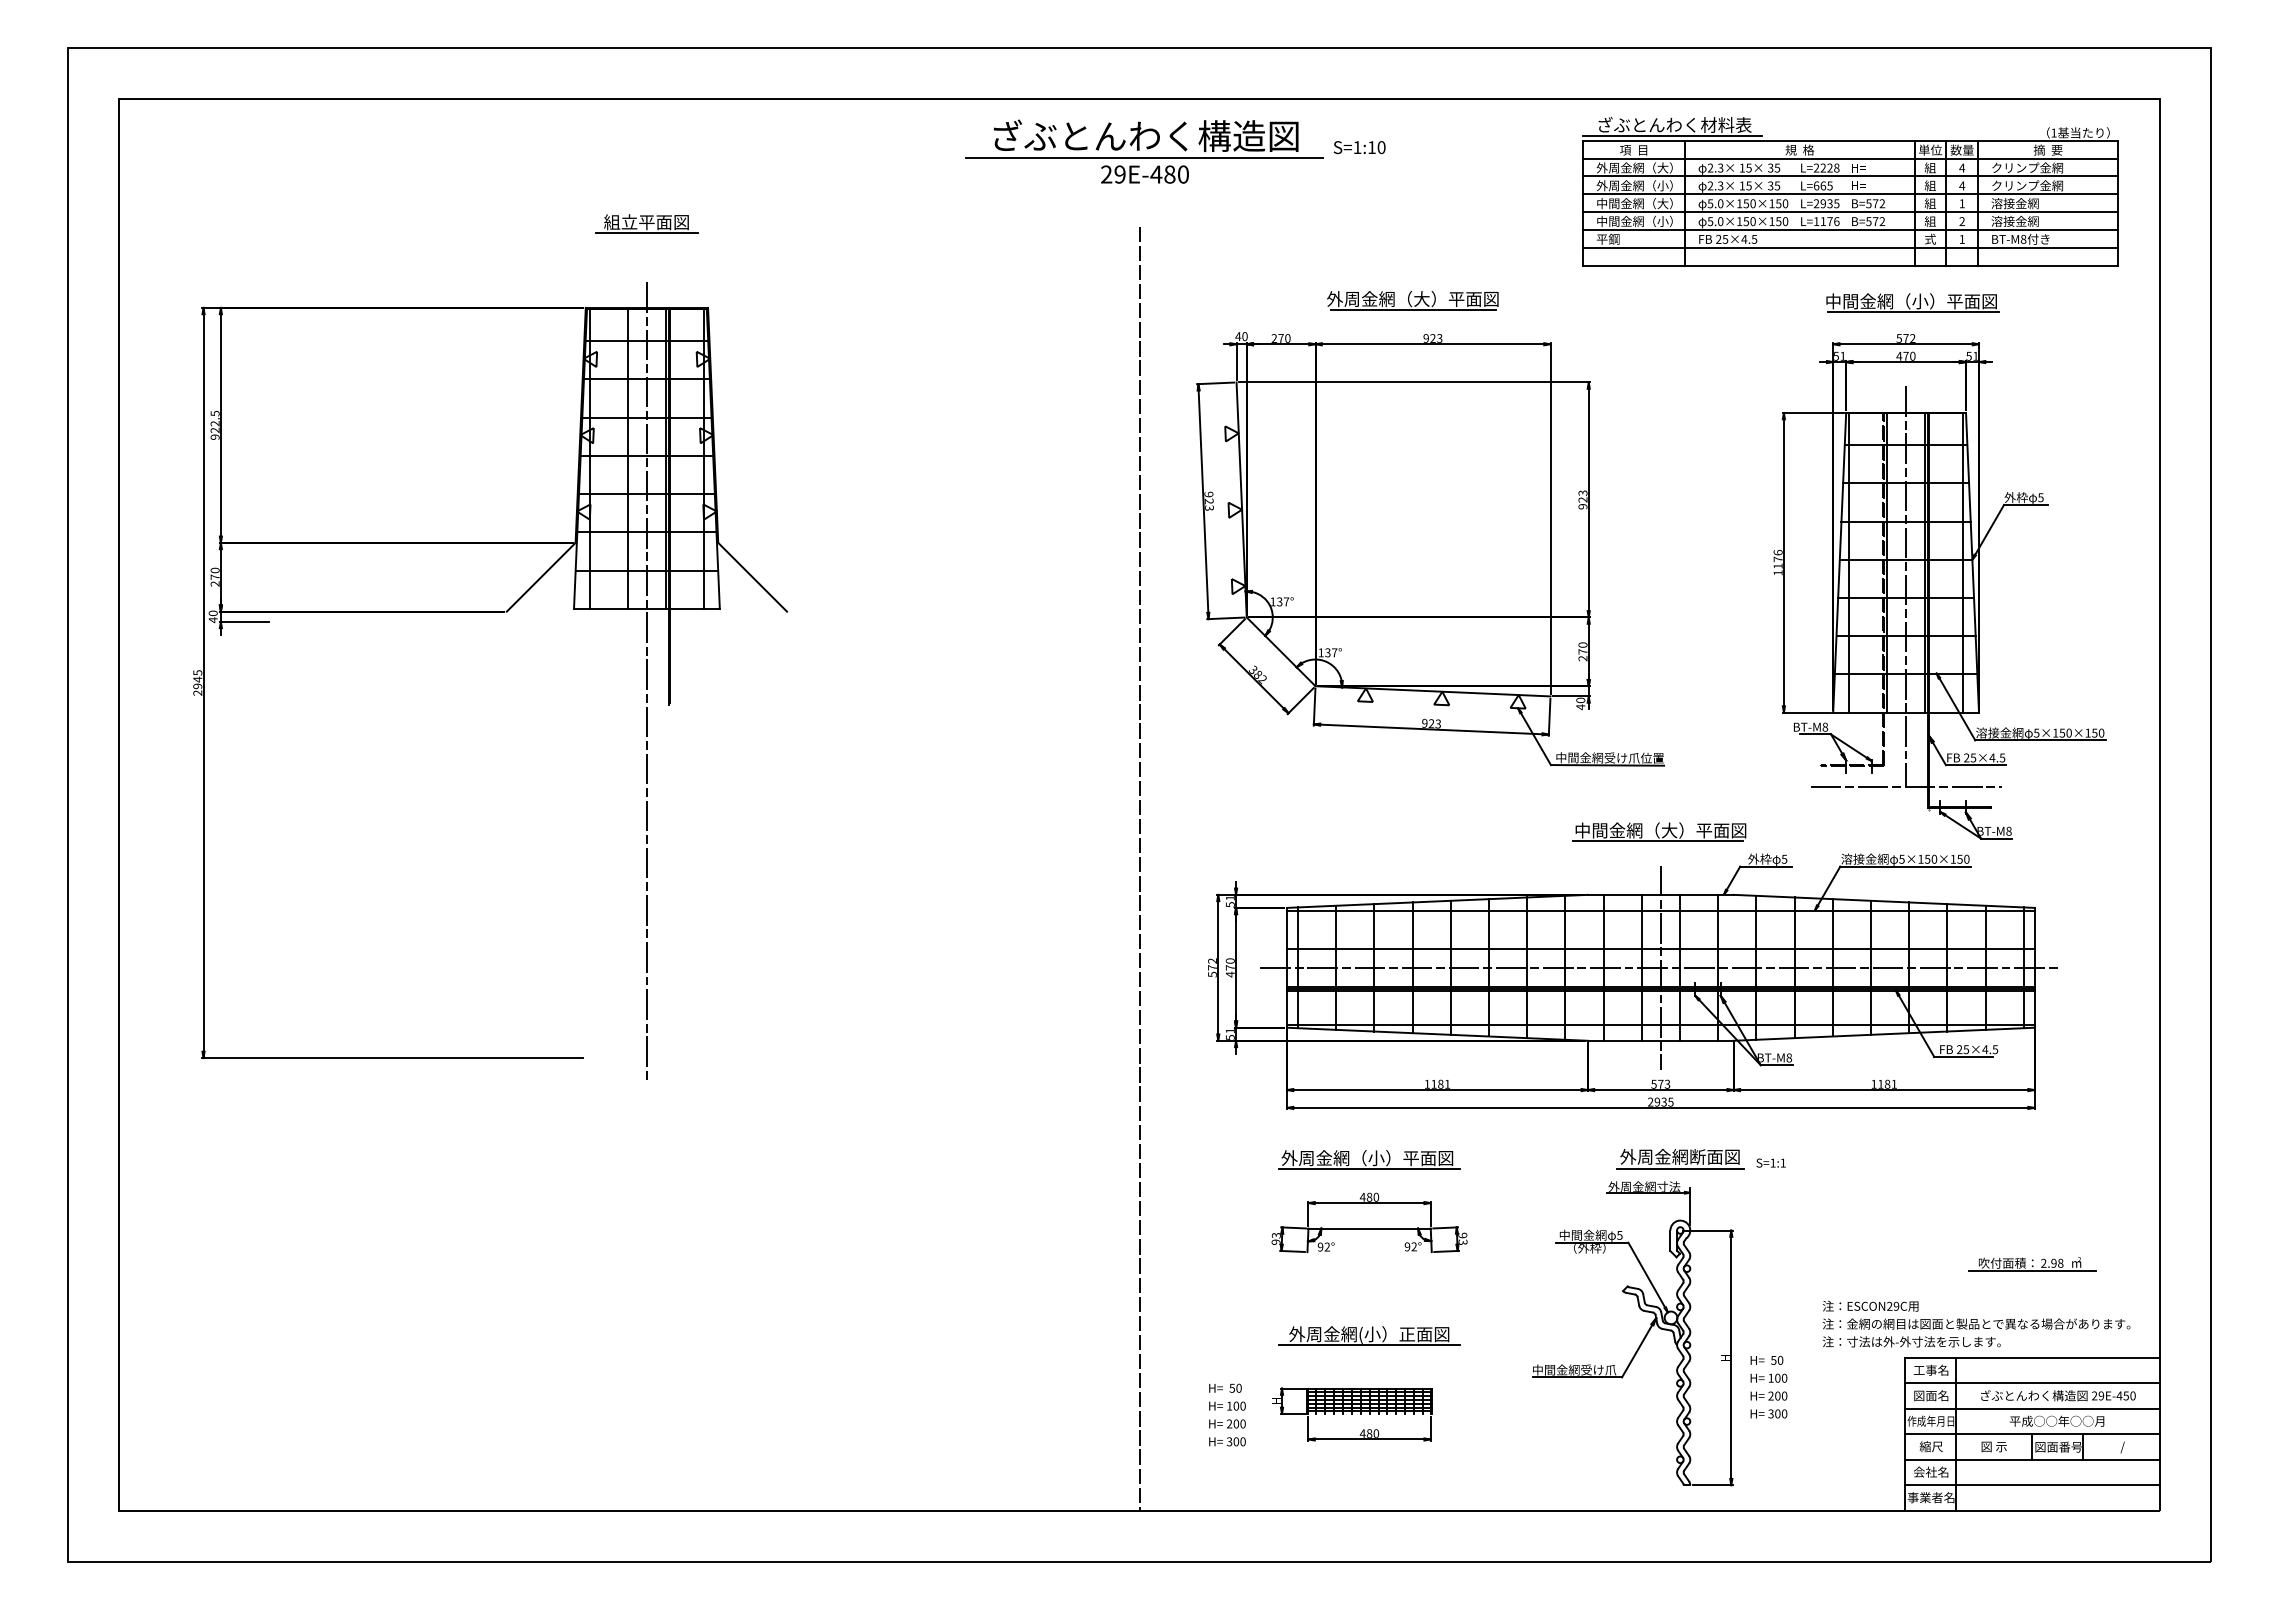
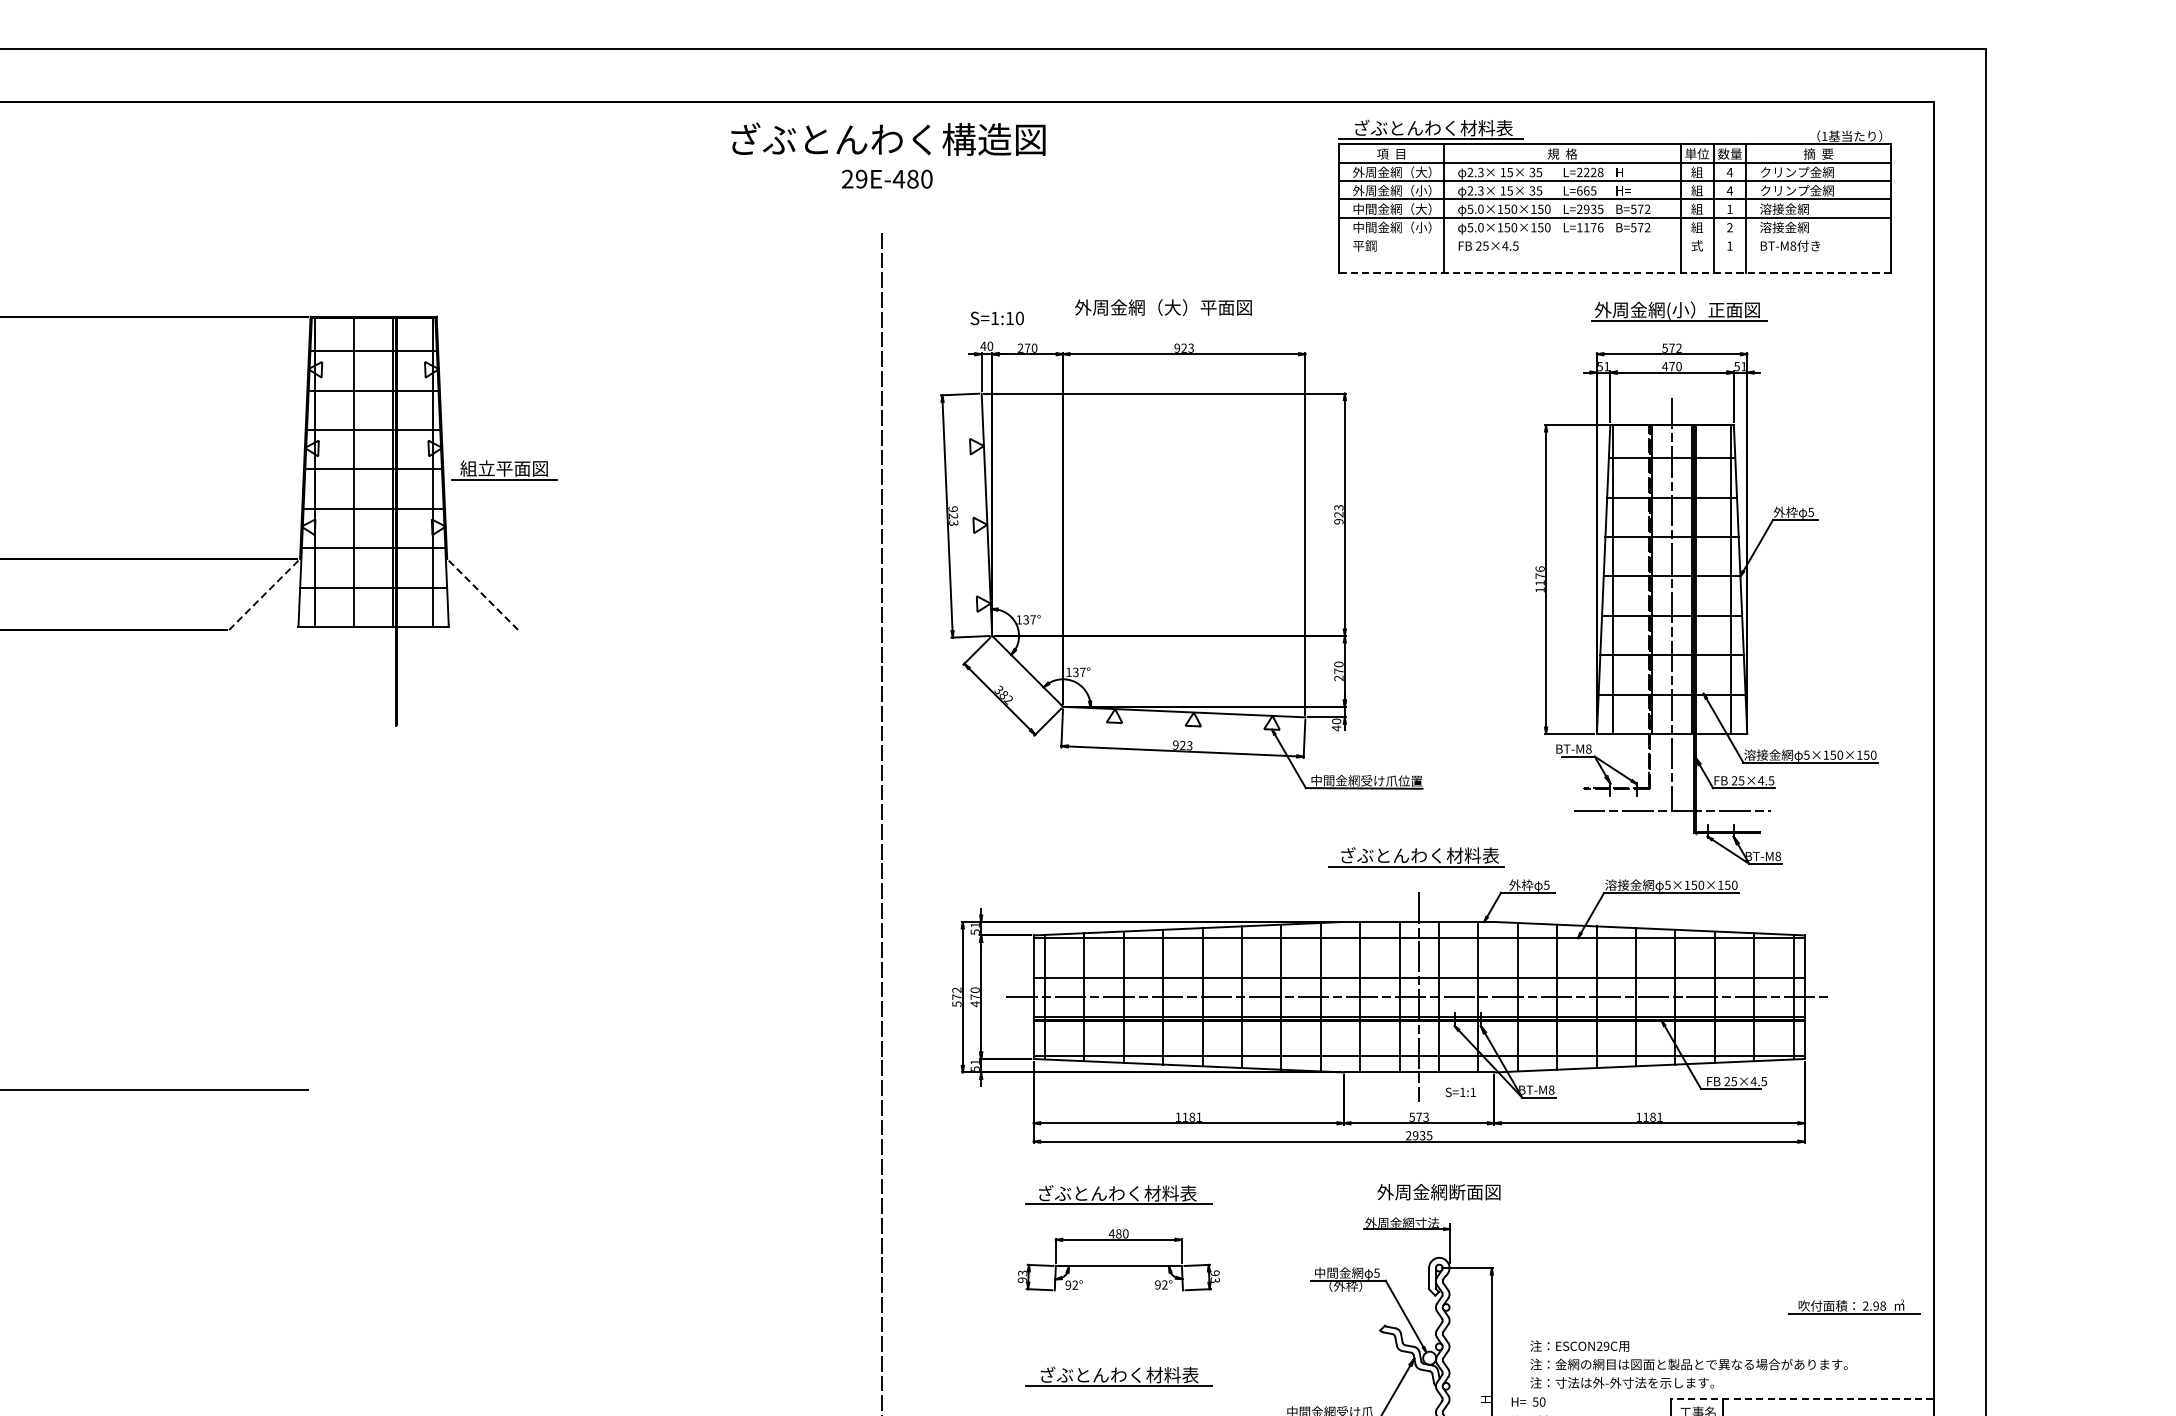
text: (1359, 147) -> (997, 318), moved
line: (1143, 157) -> (885, 161), removed
part: (646, 223) -> (504, 469), moved
line: (1850, 229) -> (1614, 235), removed
line: (1850, 247) -> (1614, 254), removed
line: (1851, 265) -> (1615, 272), solid -> dashed
text: (1911, 301) -> (1677, 310), 中間金網（小）平面図 -> 外周金網(小）正面図
line: (1413, 309) -> (1164, 318), removed
line: (541, 577) -> (264, 594), solid -> dashed
line: (752, 577) -> (482, 594), solid -> dashed
line: (646, 682) -> (373, 702), removed
text: (1660, 830) -> (1418, 855), 中間金網（大）平面図 -> ざぶとんわく材料表
text: (1367, 1158) -> (1116, 1193), 外周金網（小）平面図 -> ざぶとんわく材料表
text: (1770, 1162) -> (1460, 1091), moved
line: (1680, 1168) -> (1439, 1204), removed
part: (2032, 1264) -> (1854, 1307), moved
text: (1976, 1323) -> (1689, 1363), moved
text: (1369, 1334) -> (1118, 1375), 外周金網(小）正面図 -> ざぶとんわく材料表
line: (2031, 1357) -> (1801, 1399), solid -> dashed

